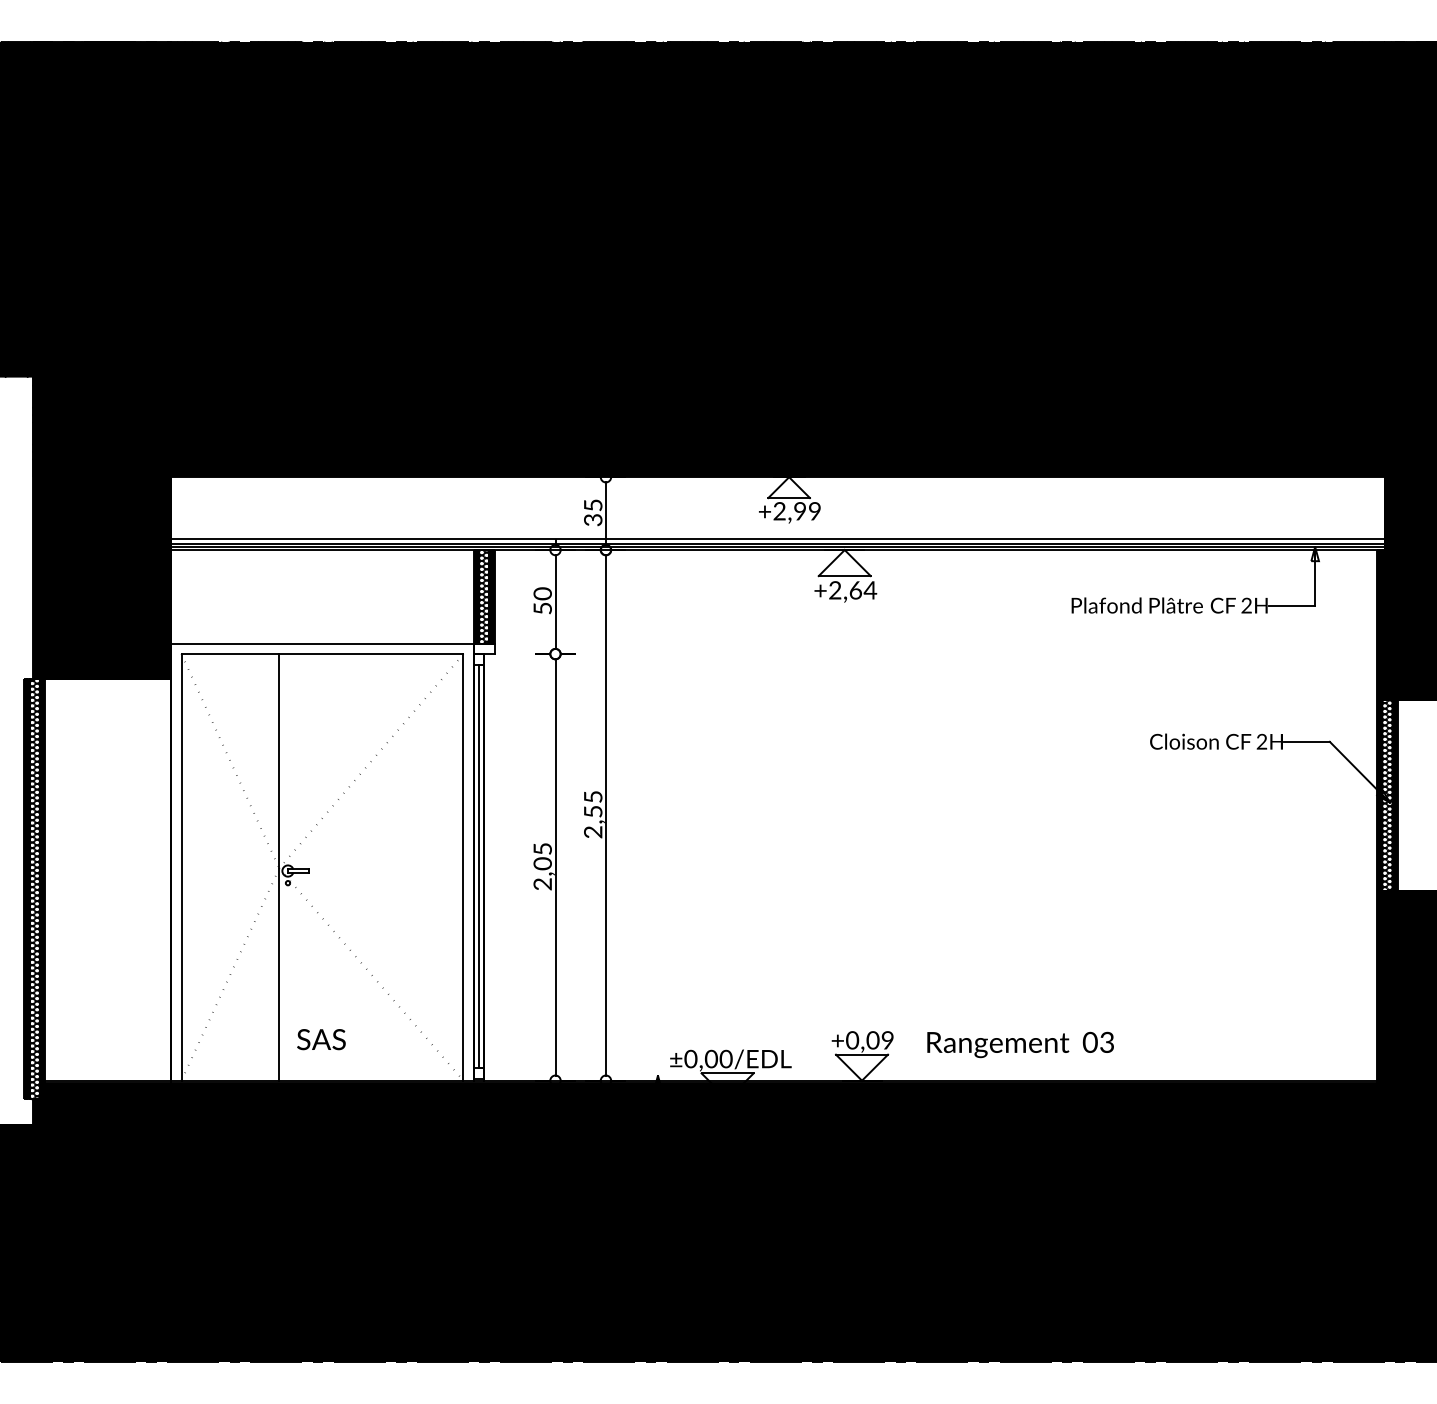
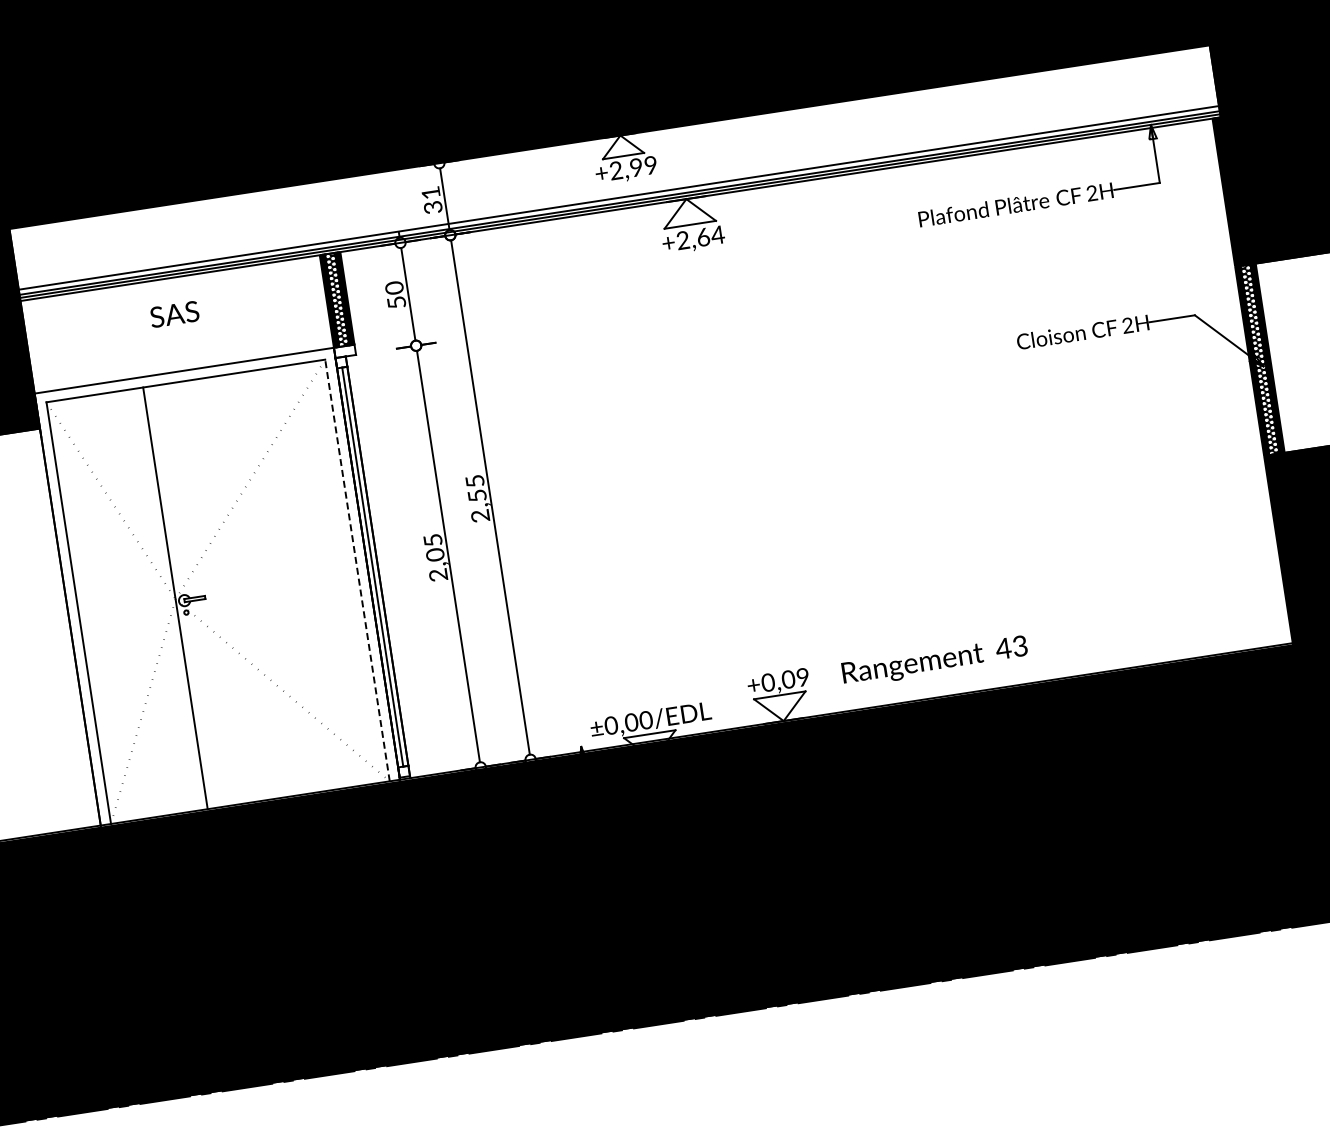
text: (593, 505) -> (431, 193), 35 -> 31
line: (463, 866) -> (357, 569), solid -> dashed
text: (321, 1039) -> (174, 314), moved
text: (1089, 1041) -> (1002, 647), 03 -> 43

